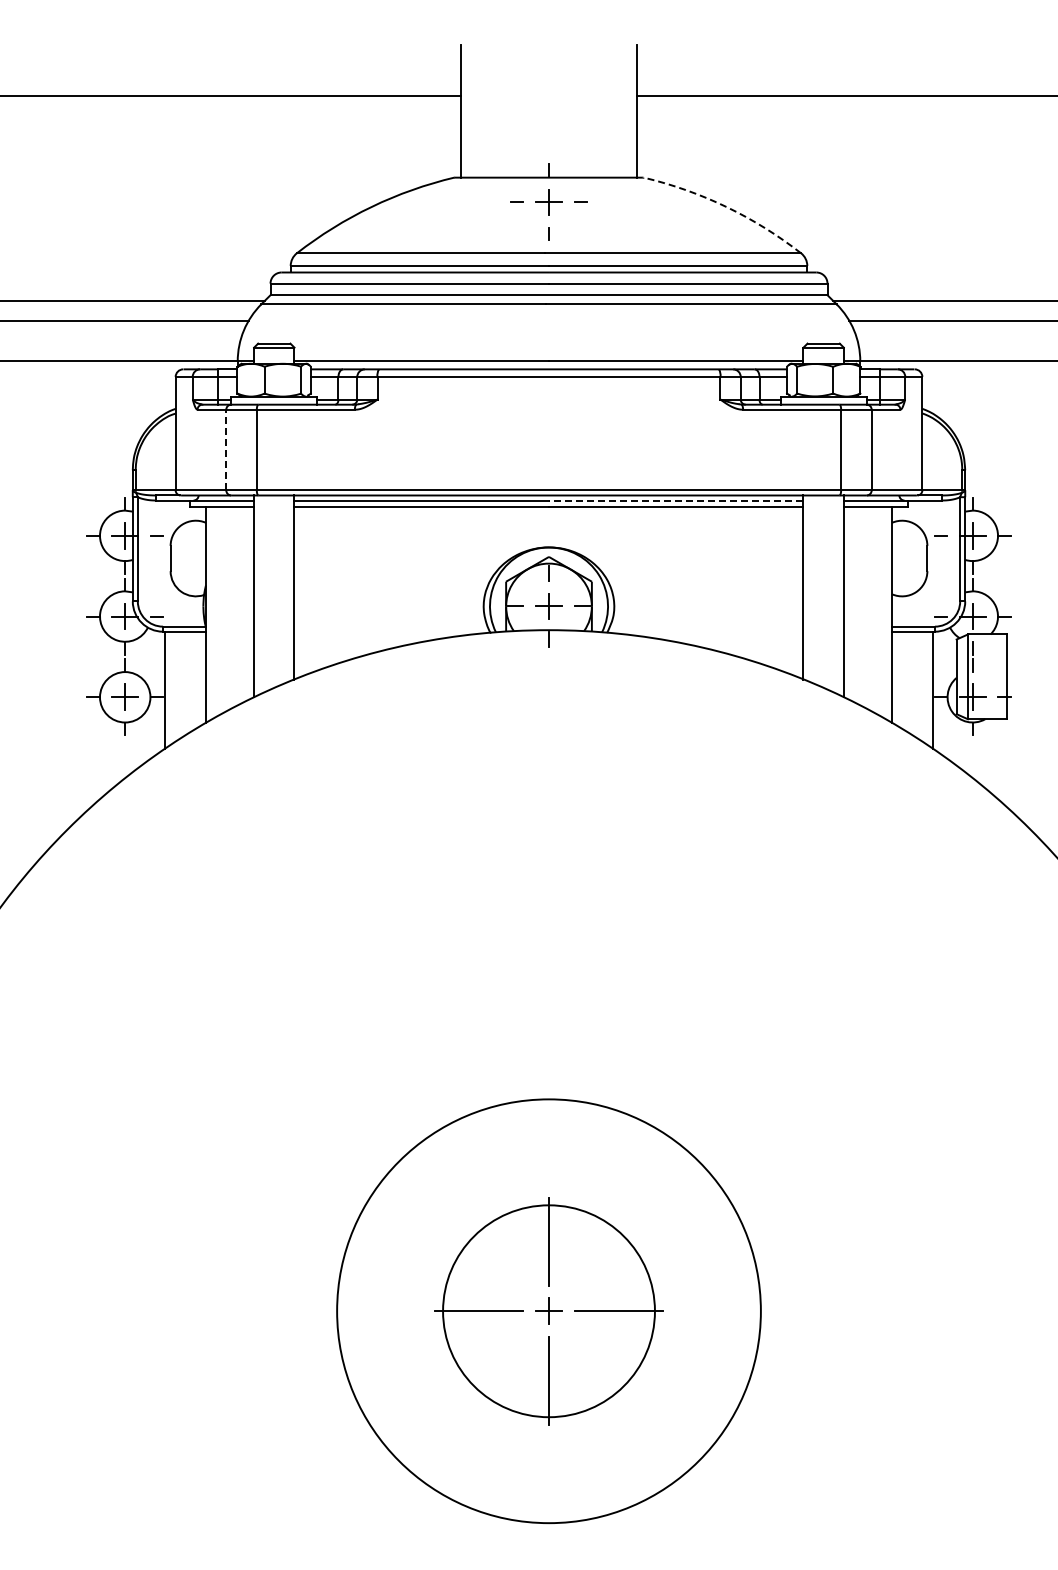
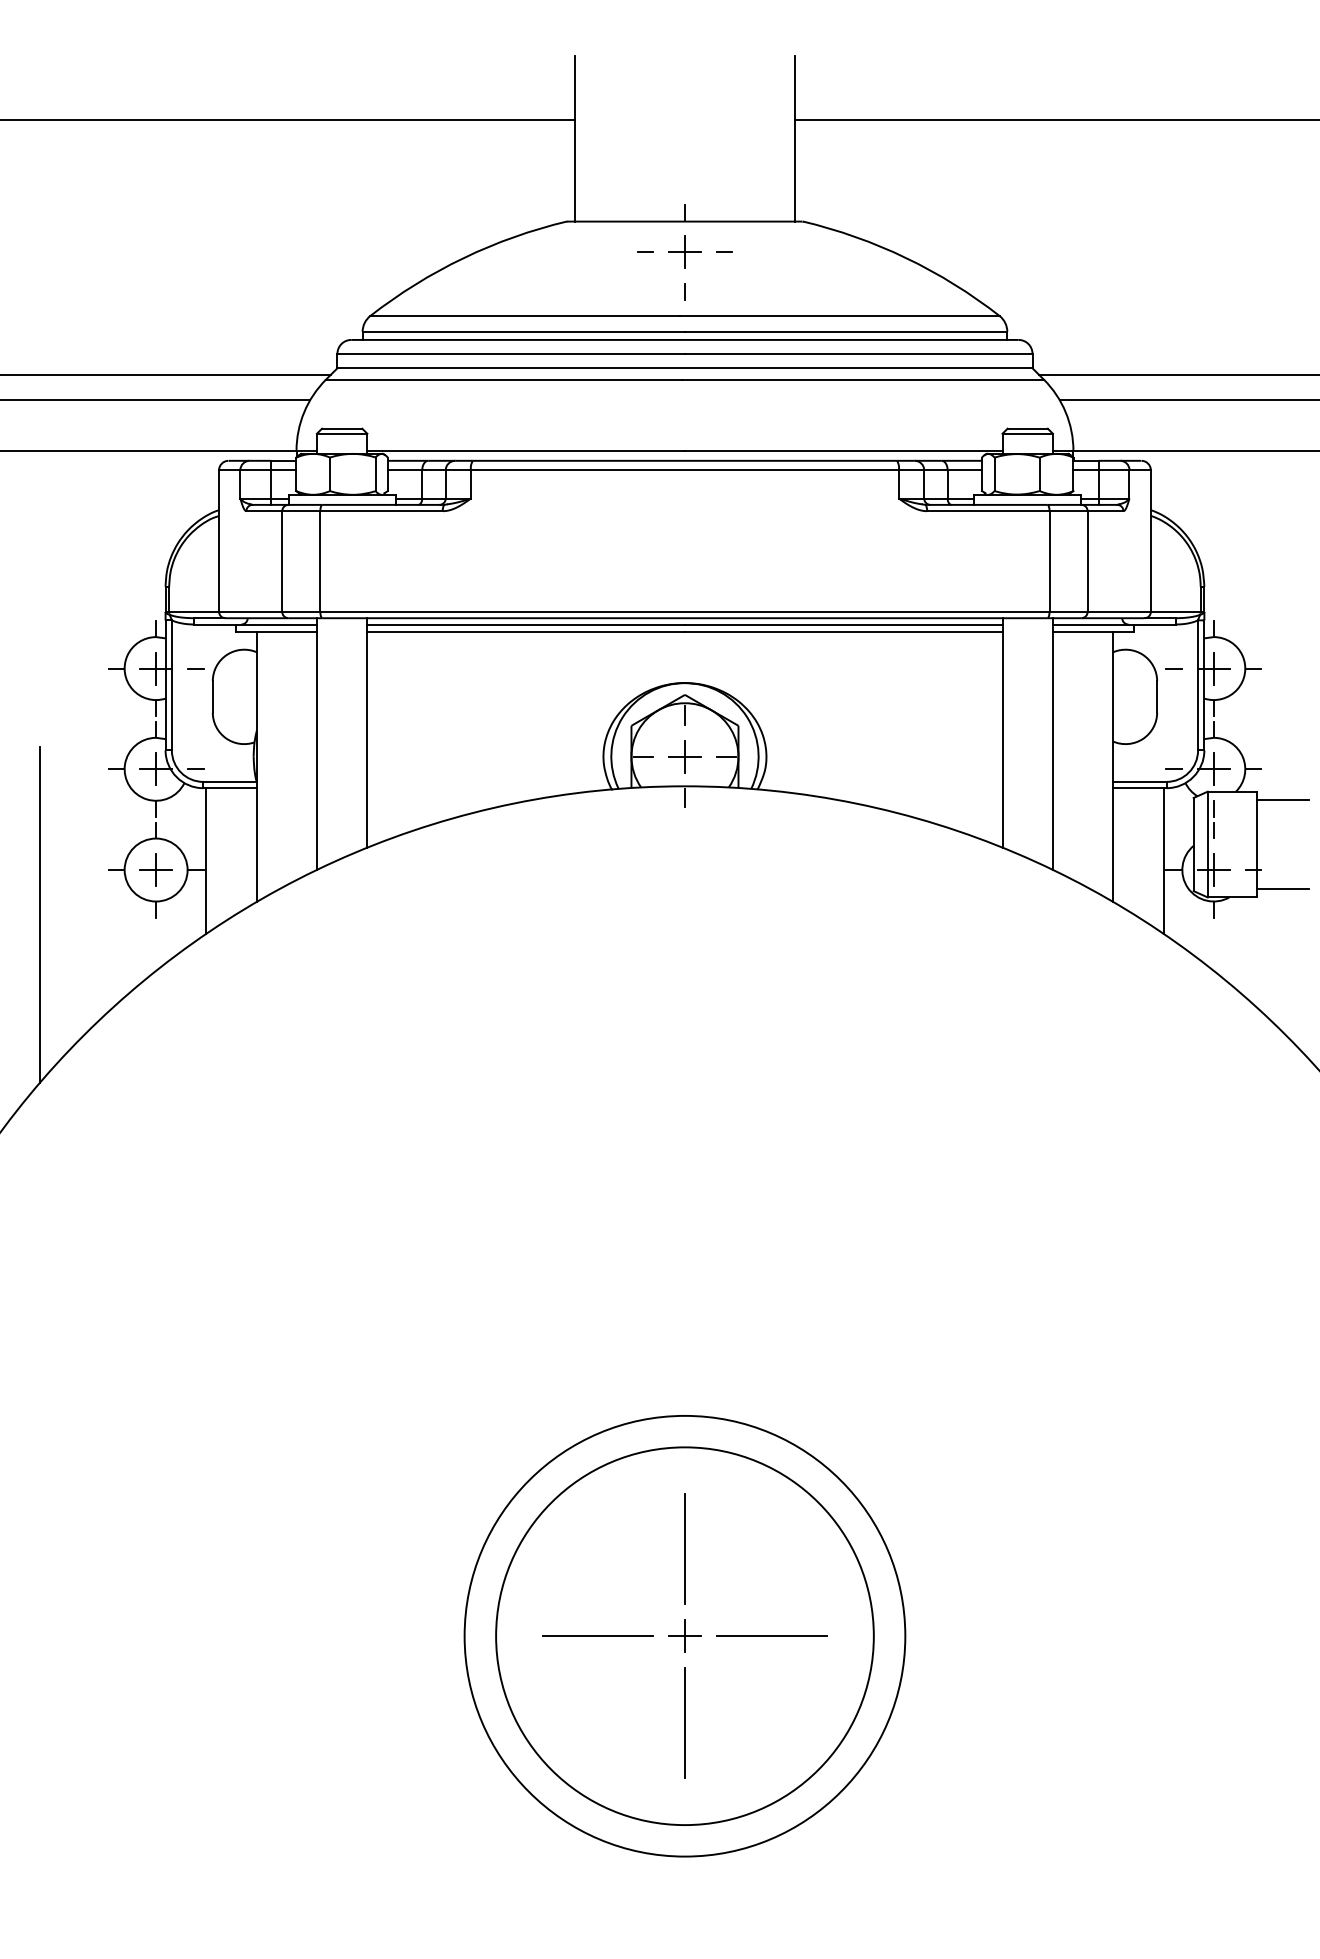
arc: (726, 206) -> (906, 257), dashed -> solid
line: (226, 449) -> (282, 560), dashed -> solid
line: (675, 500) -> (842, 624), dashed -> solid
line: (1027, 641) -> (1282, 800), added
line: (1027, 712) -> (1282, 889), added
line: (31, 733) -> (39, 915), added
circle: (548, 1310) -> (684, 1635), size x0.71
circle: (548, 1310) -> (684, 1635), size x1.67

